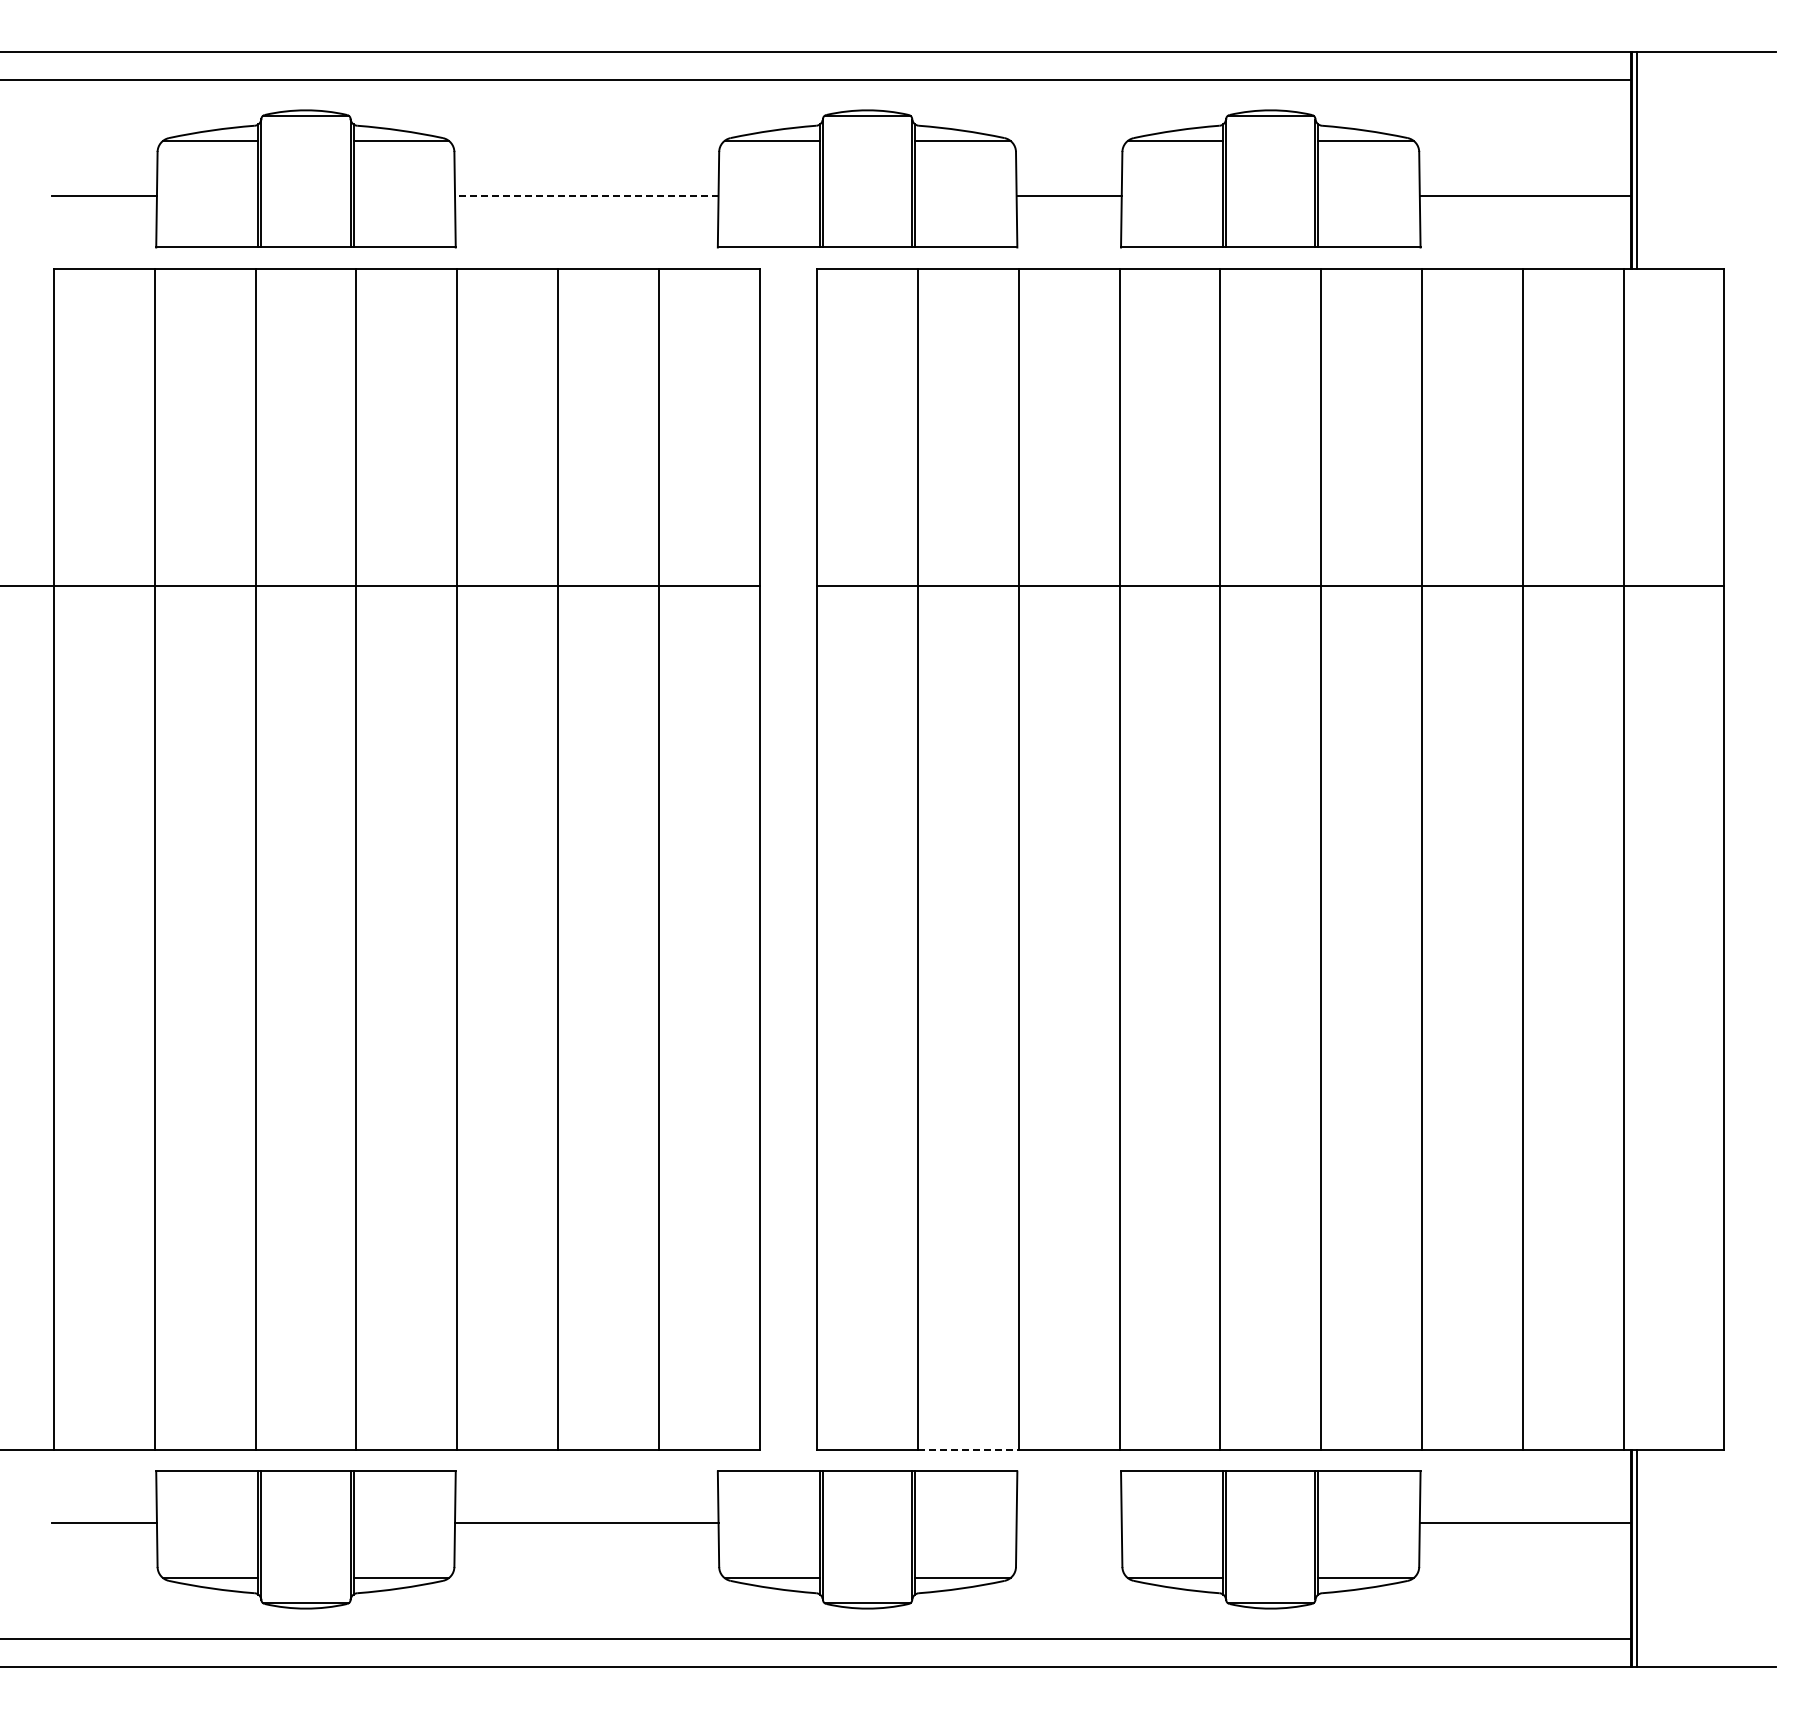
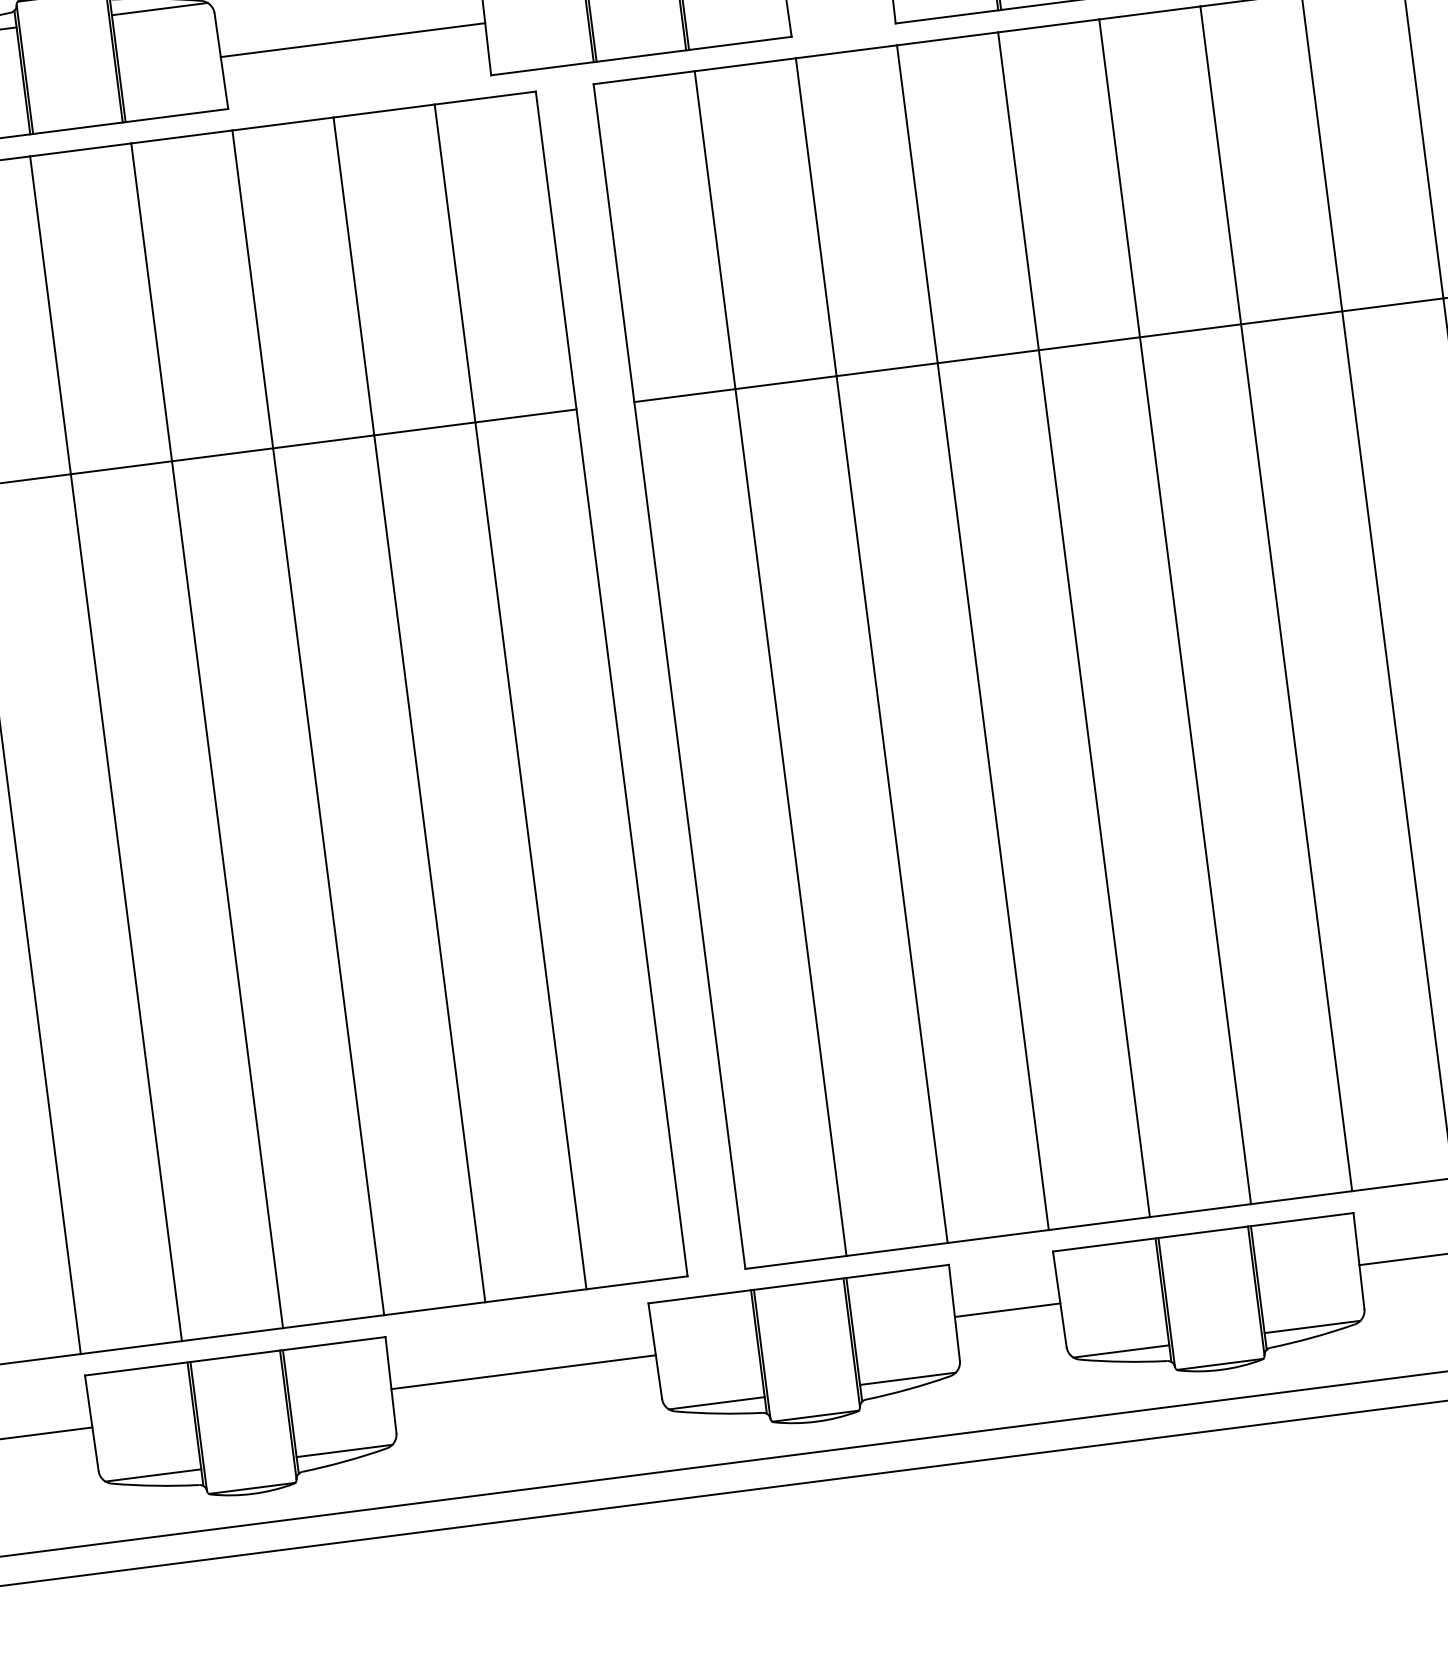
line: (586, 195) -> (352, 40), dashed -> solid
line: (968, 1449) -> (897, 1249), dashed -> solid
line: (1068, 1523) -> (1006, 1310), added

